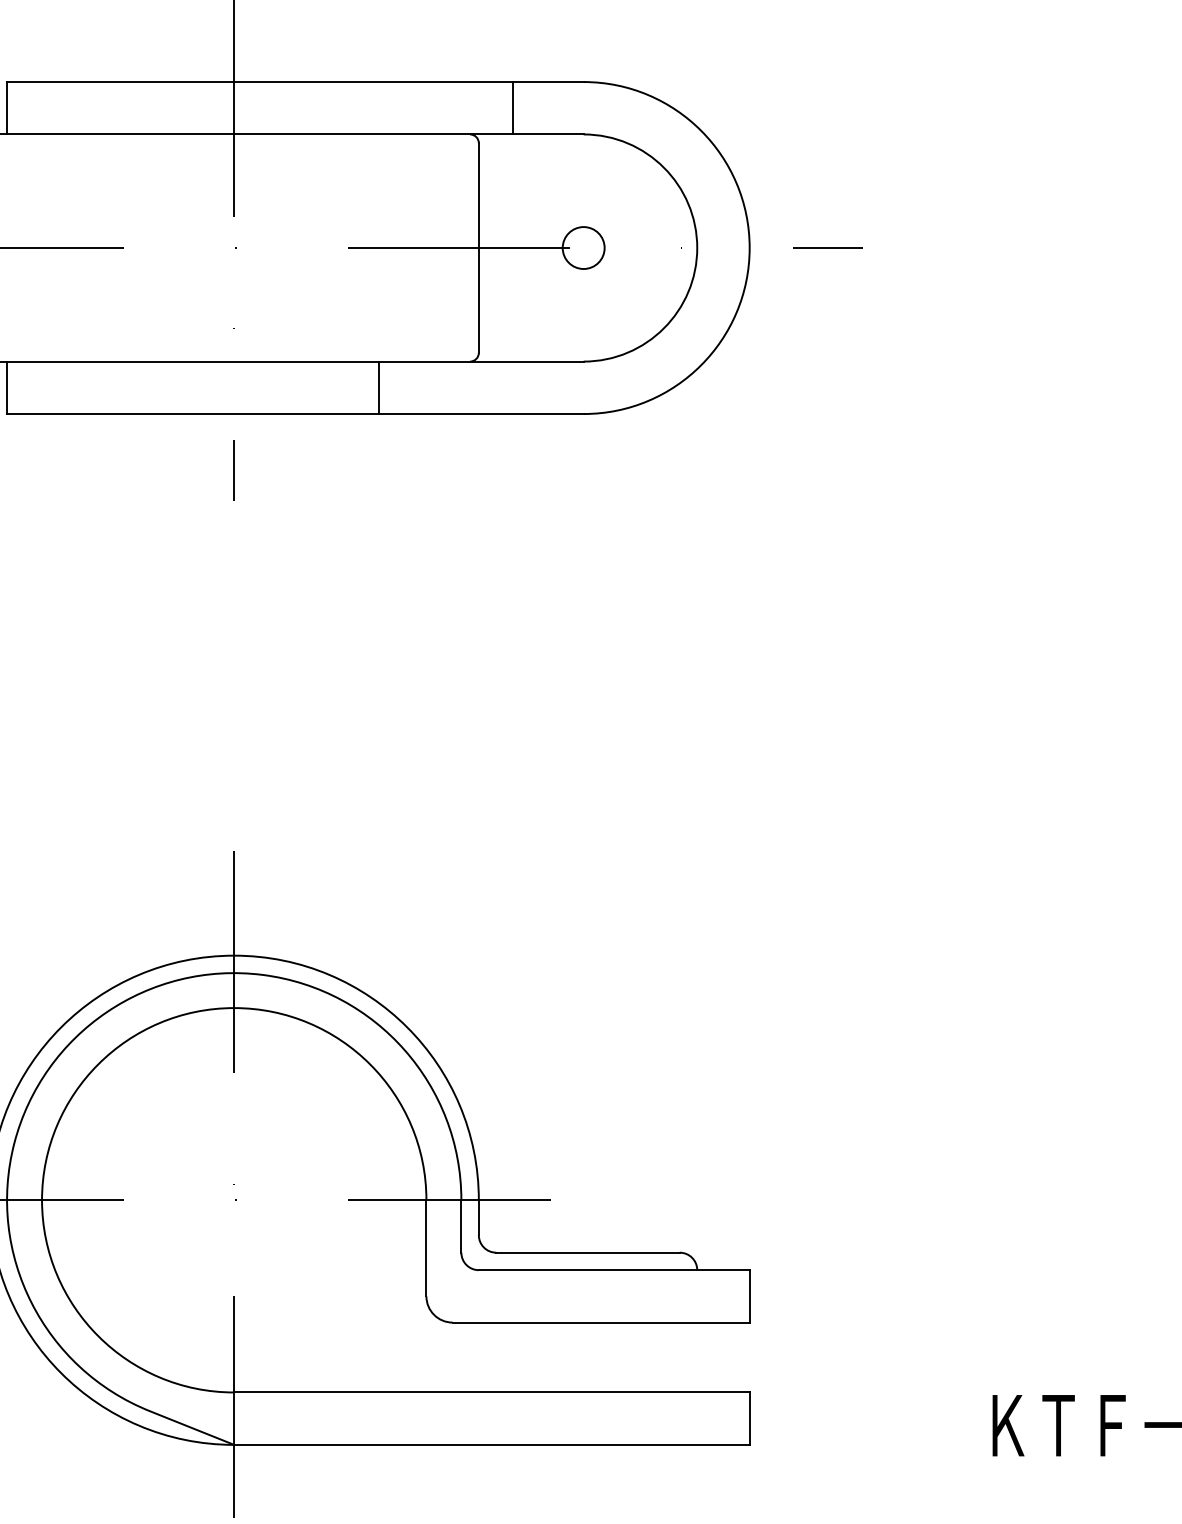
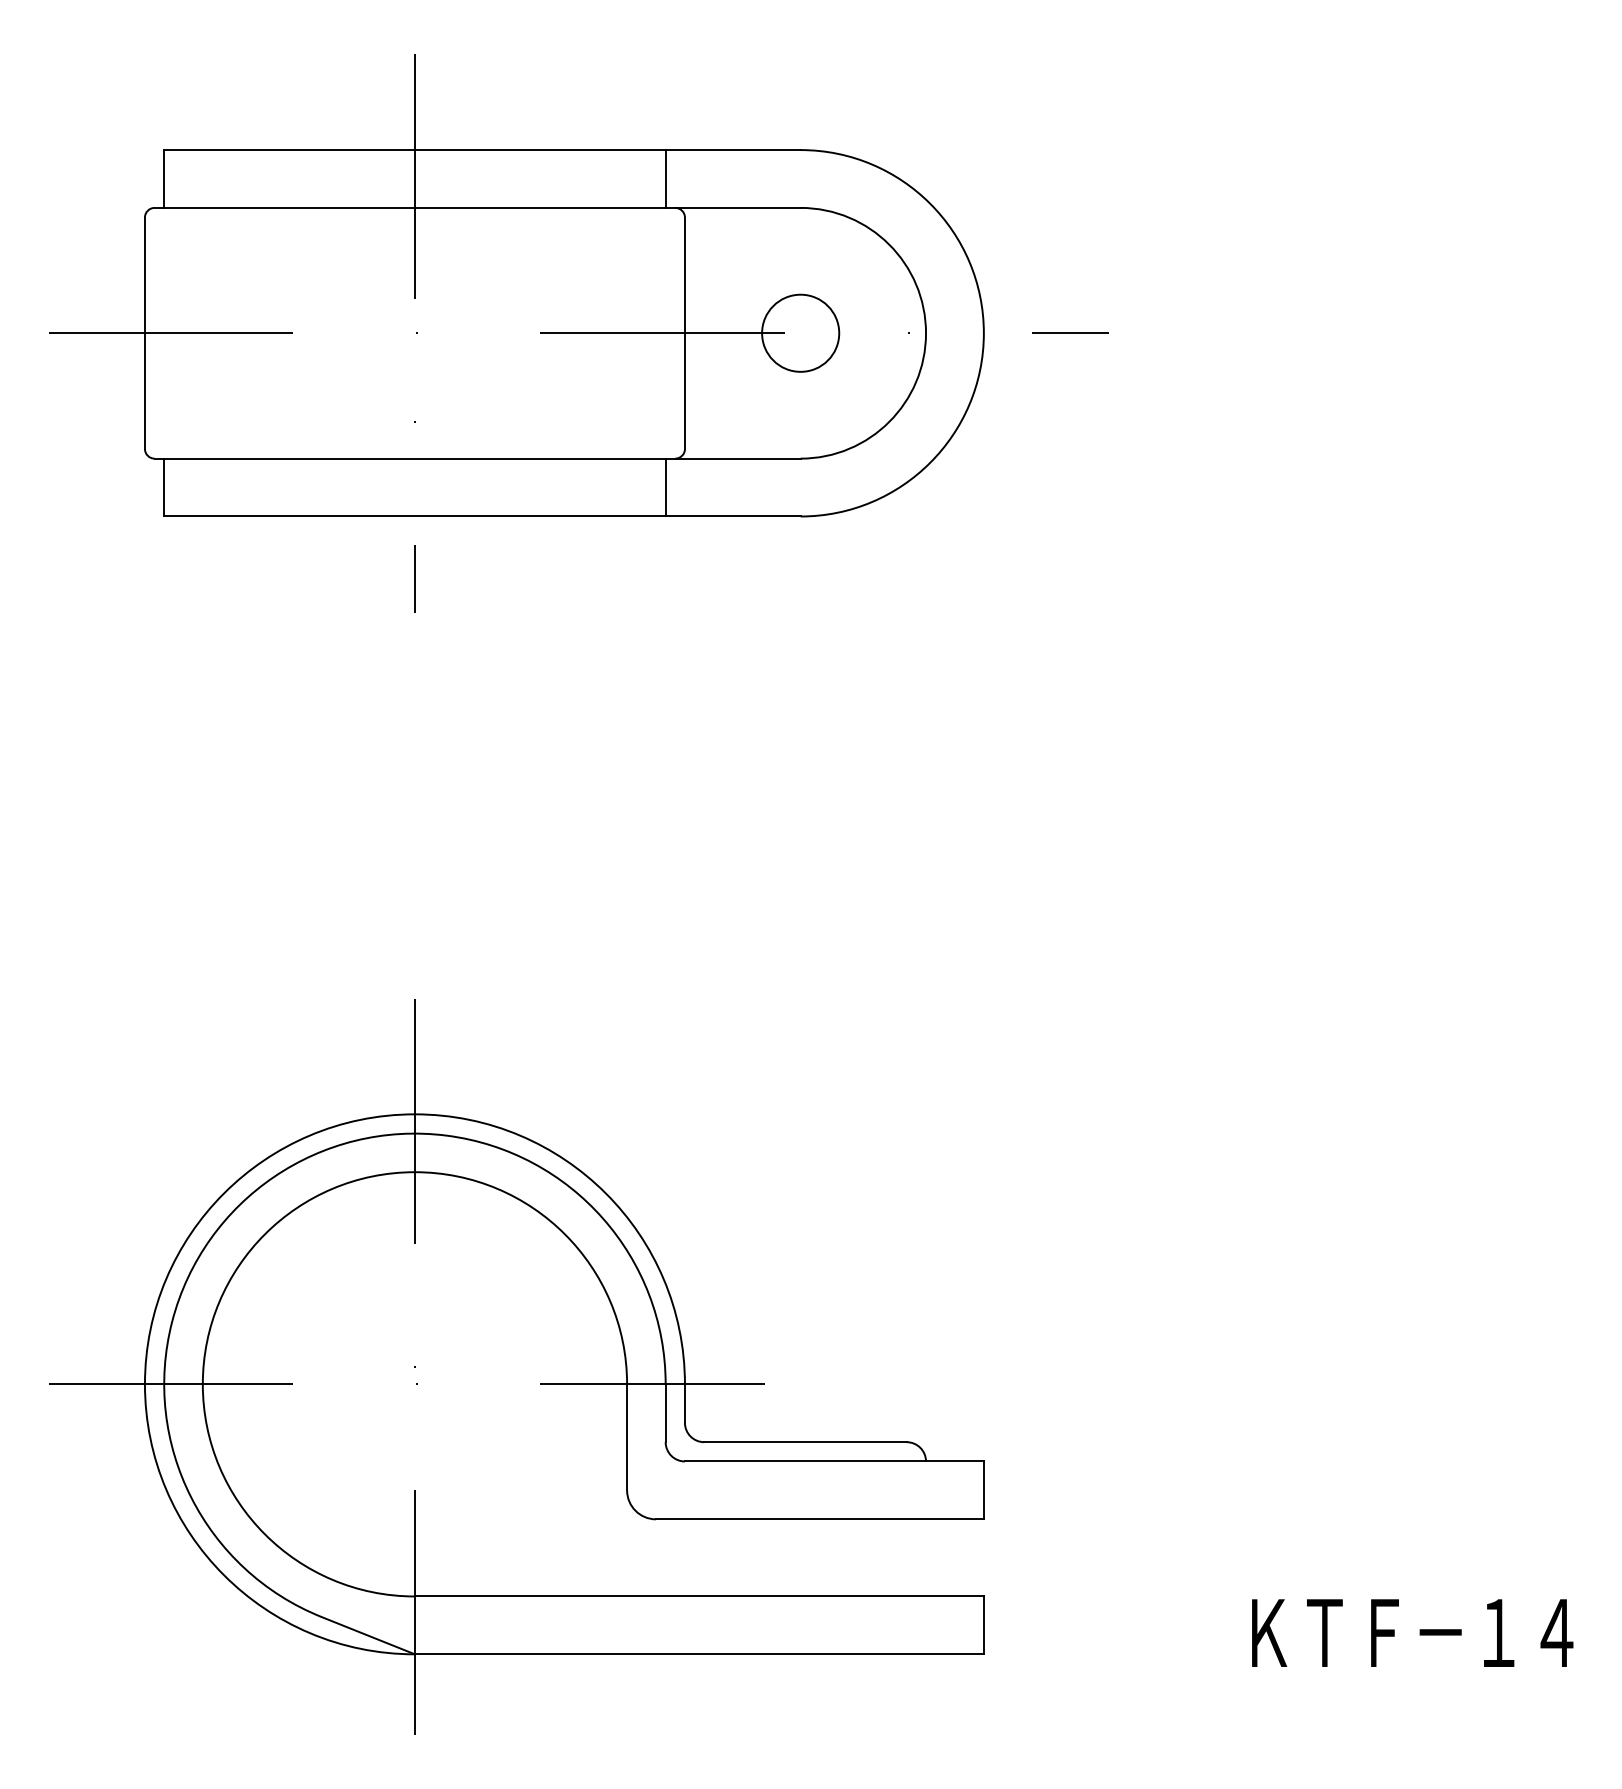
line: (512, 107) -> (665, 178), moved
circle: (583, 247) -> (800, 332), size x1.67
line: (378, 387) -> (665, 487), moved

